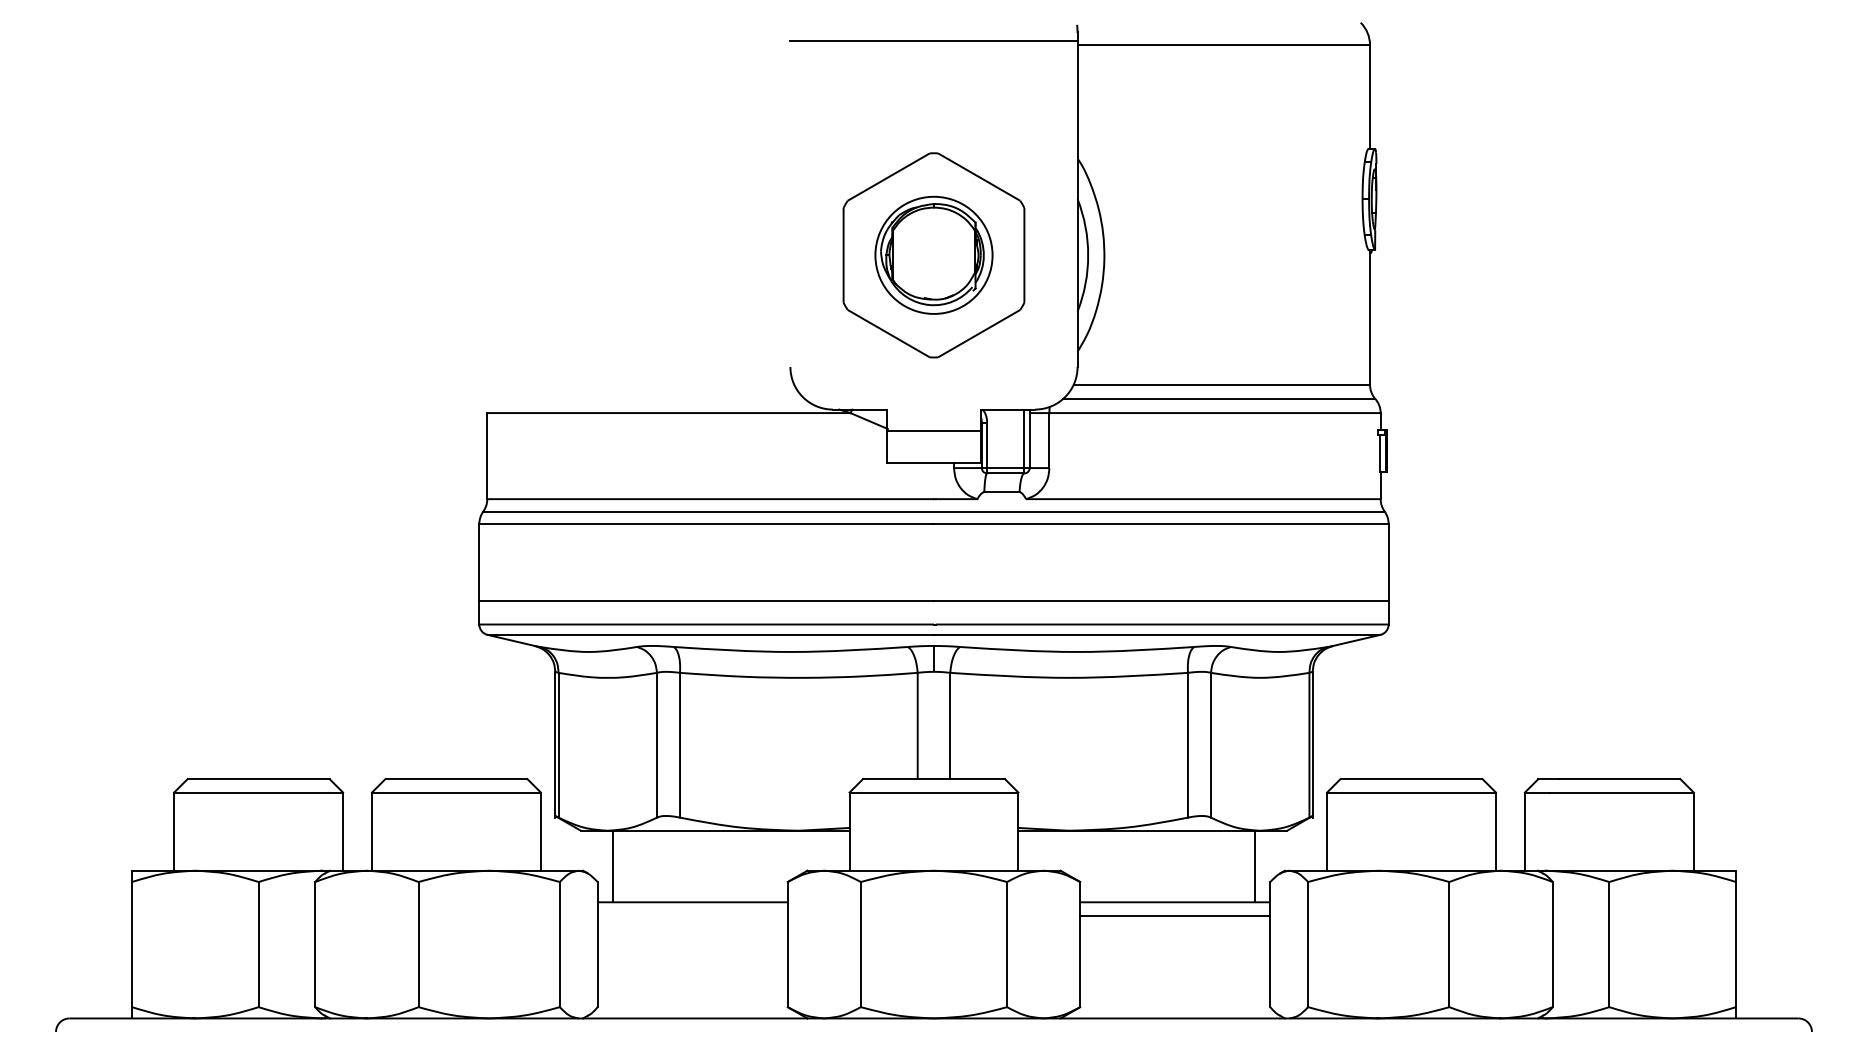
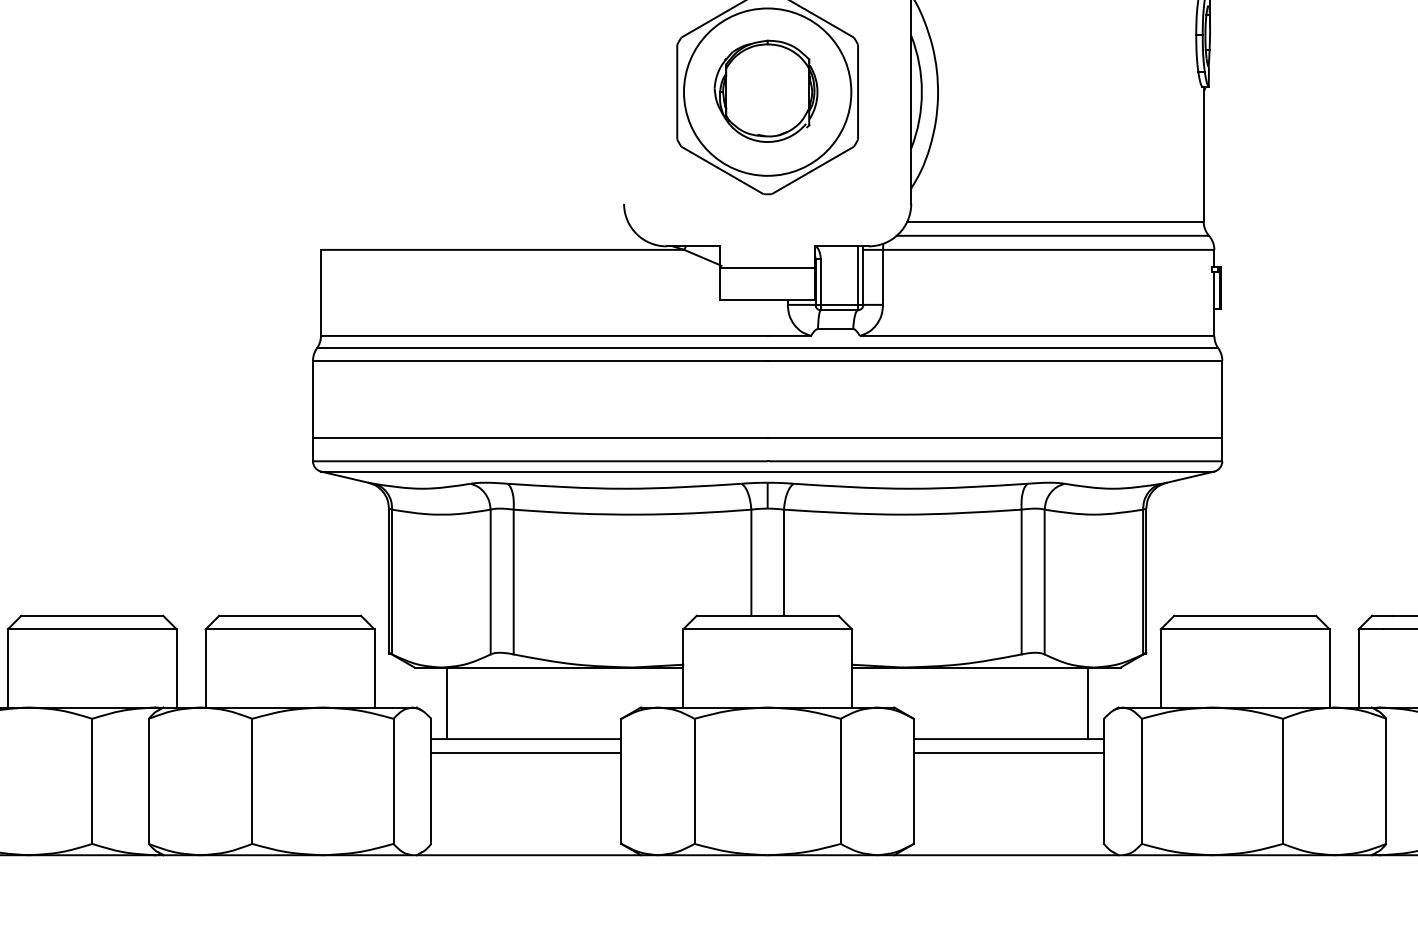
circle: (933, 255) -> (767, 92), size x1.43
line: (692, 915) -> (526, 752), added

